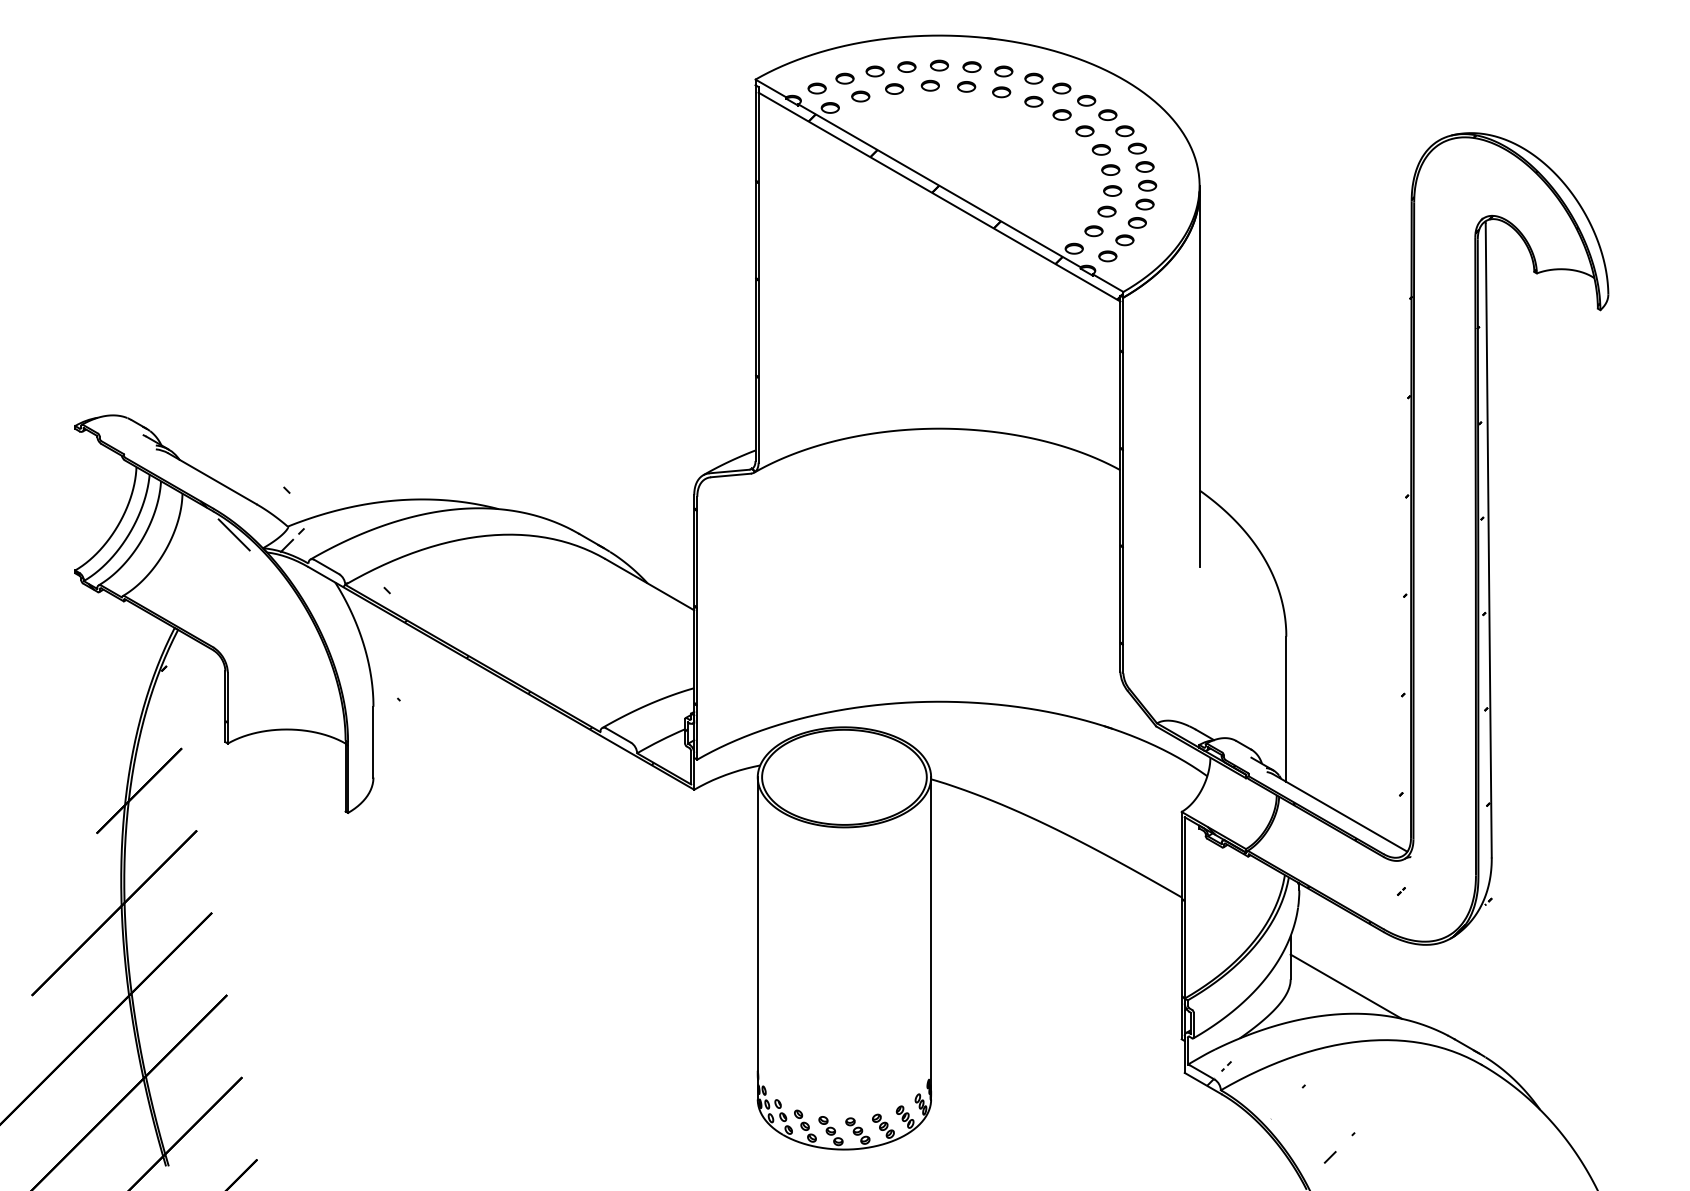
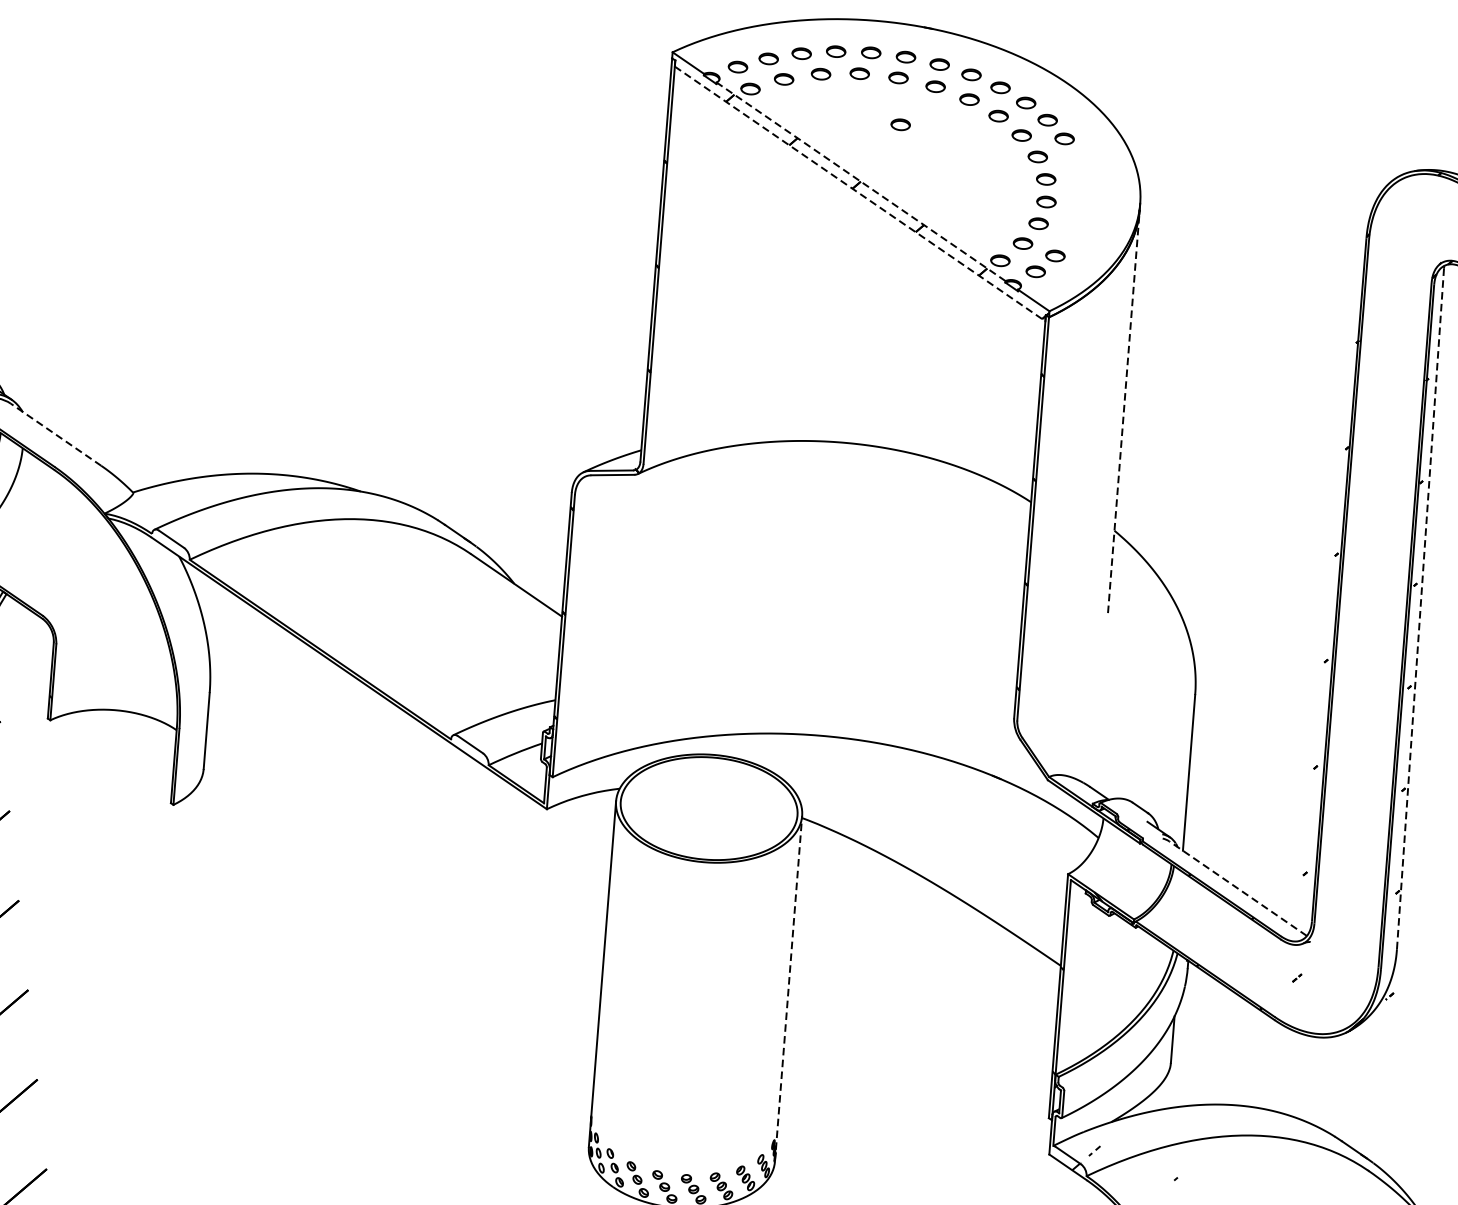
part: (971, 129) -> (900, 124), added
line: (939, 185) -> (861, 181), solid -> dashed
part: (1142, 185) -> (1078, 198), removed
line: (939, 197) -> (860, 194), solid -> dashed
line: (1199, 379) -> (1123, 411), solid -> dashed
line: (212, 478) -> (56, 434), solid -> dashed
line: (1488, 540) -> (1420, 608), solid -> dashed
hatch: (300, 616) -> (139, 590), removed
hatch: (484, 646) -> (333, 637), removed
line: (1340, 812) -> (1238, 888), solid -> dashed
line: (931, 937) -> (789, 987), solid -> dashed
line: (1345, 986) -> (1229, 1075), removed

